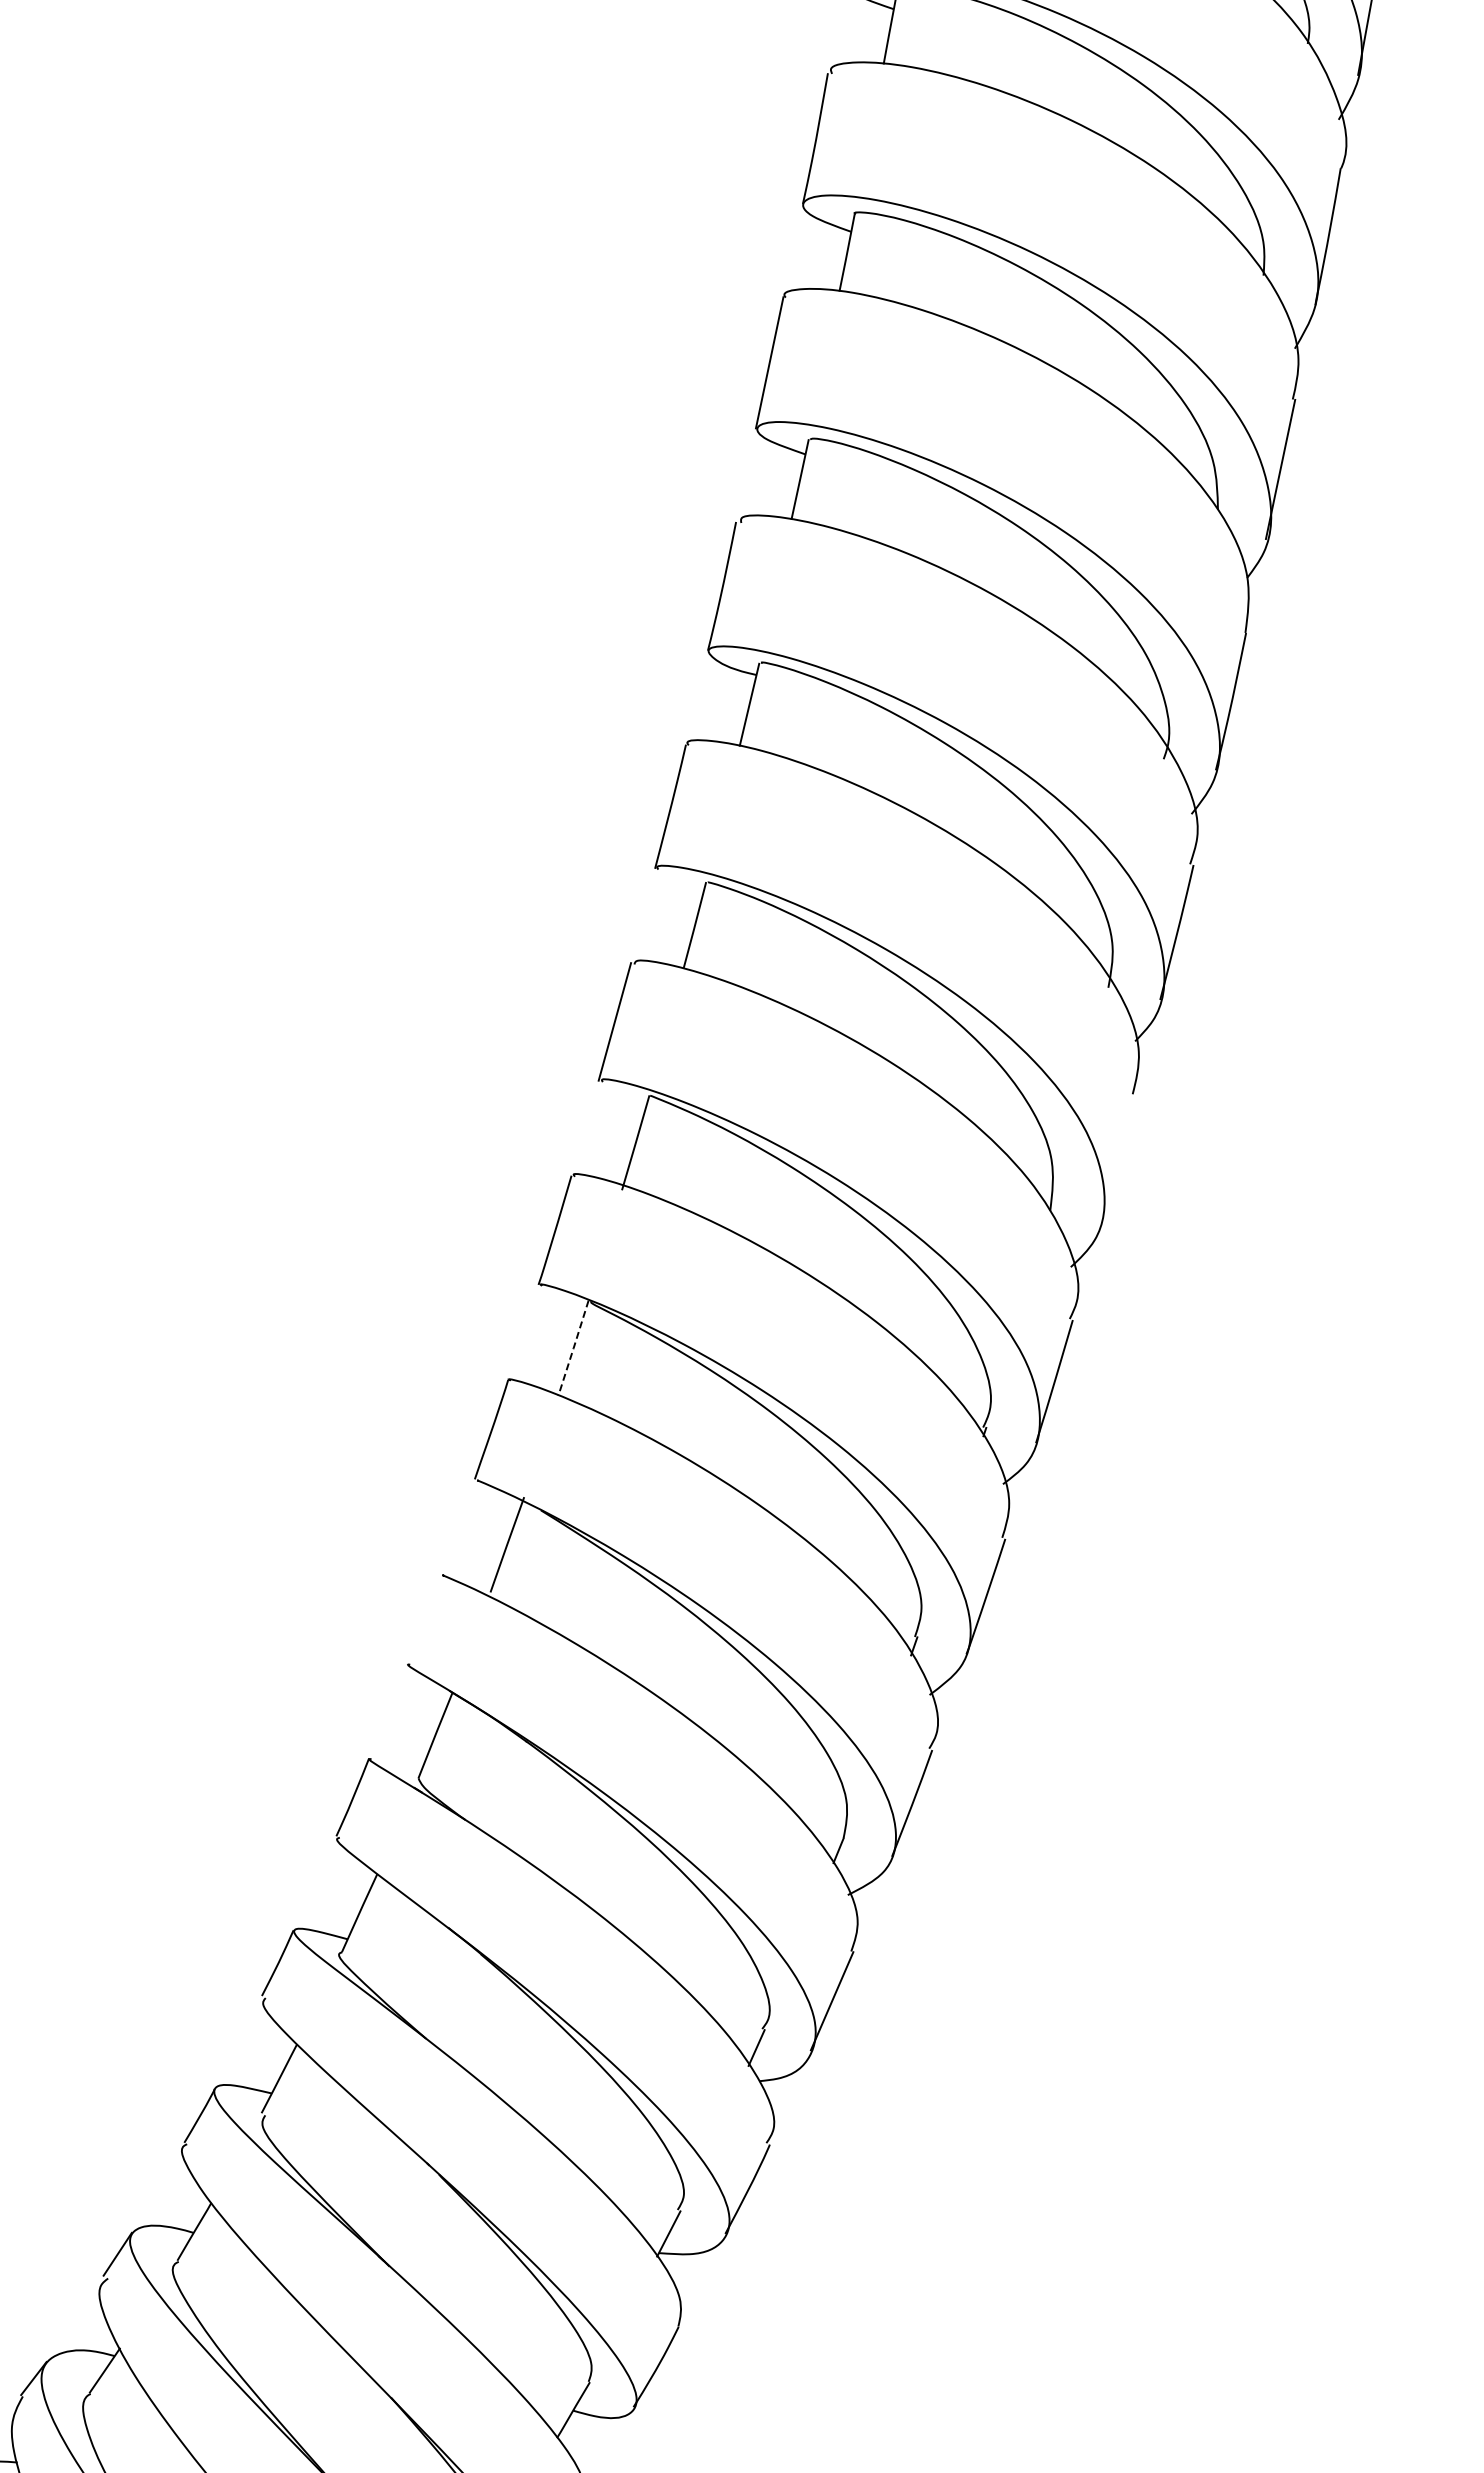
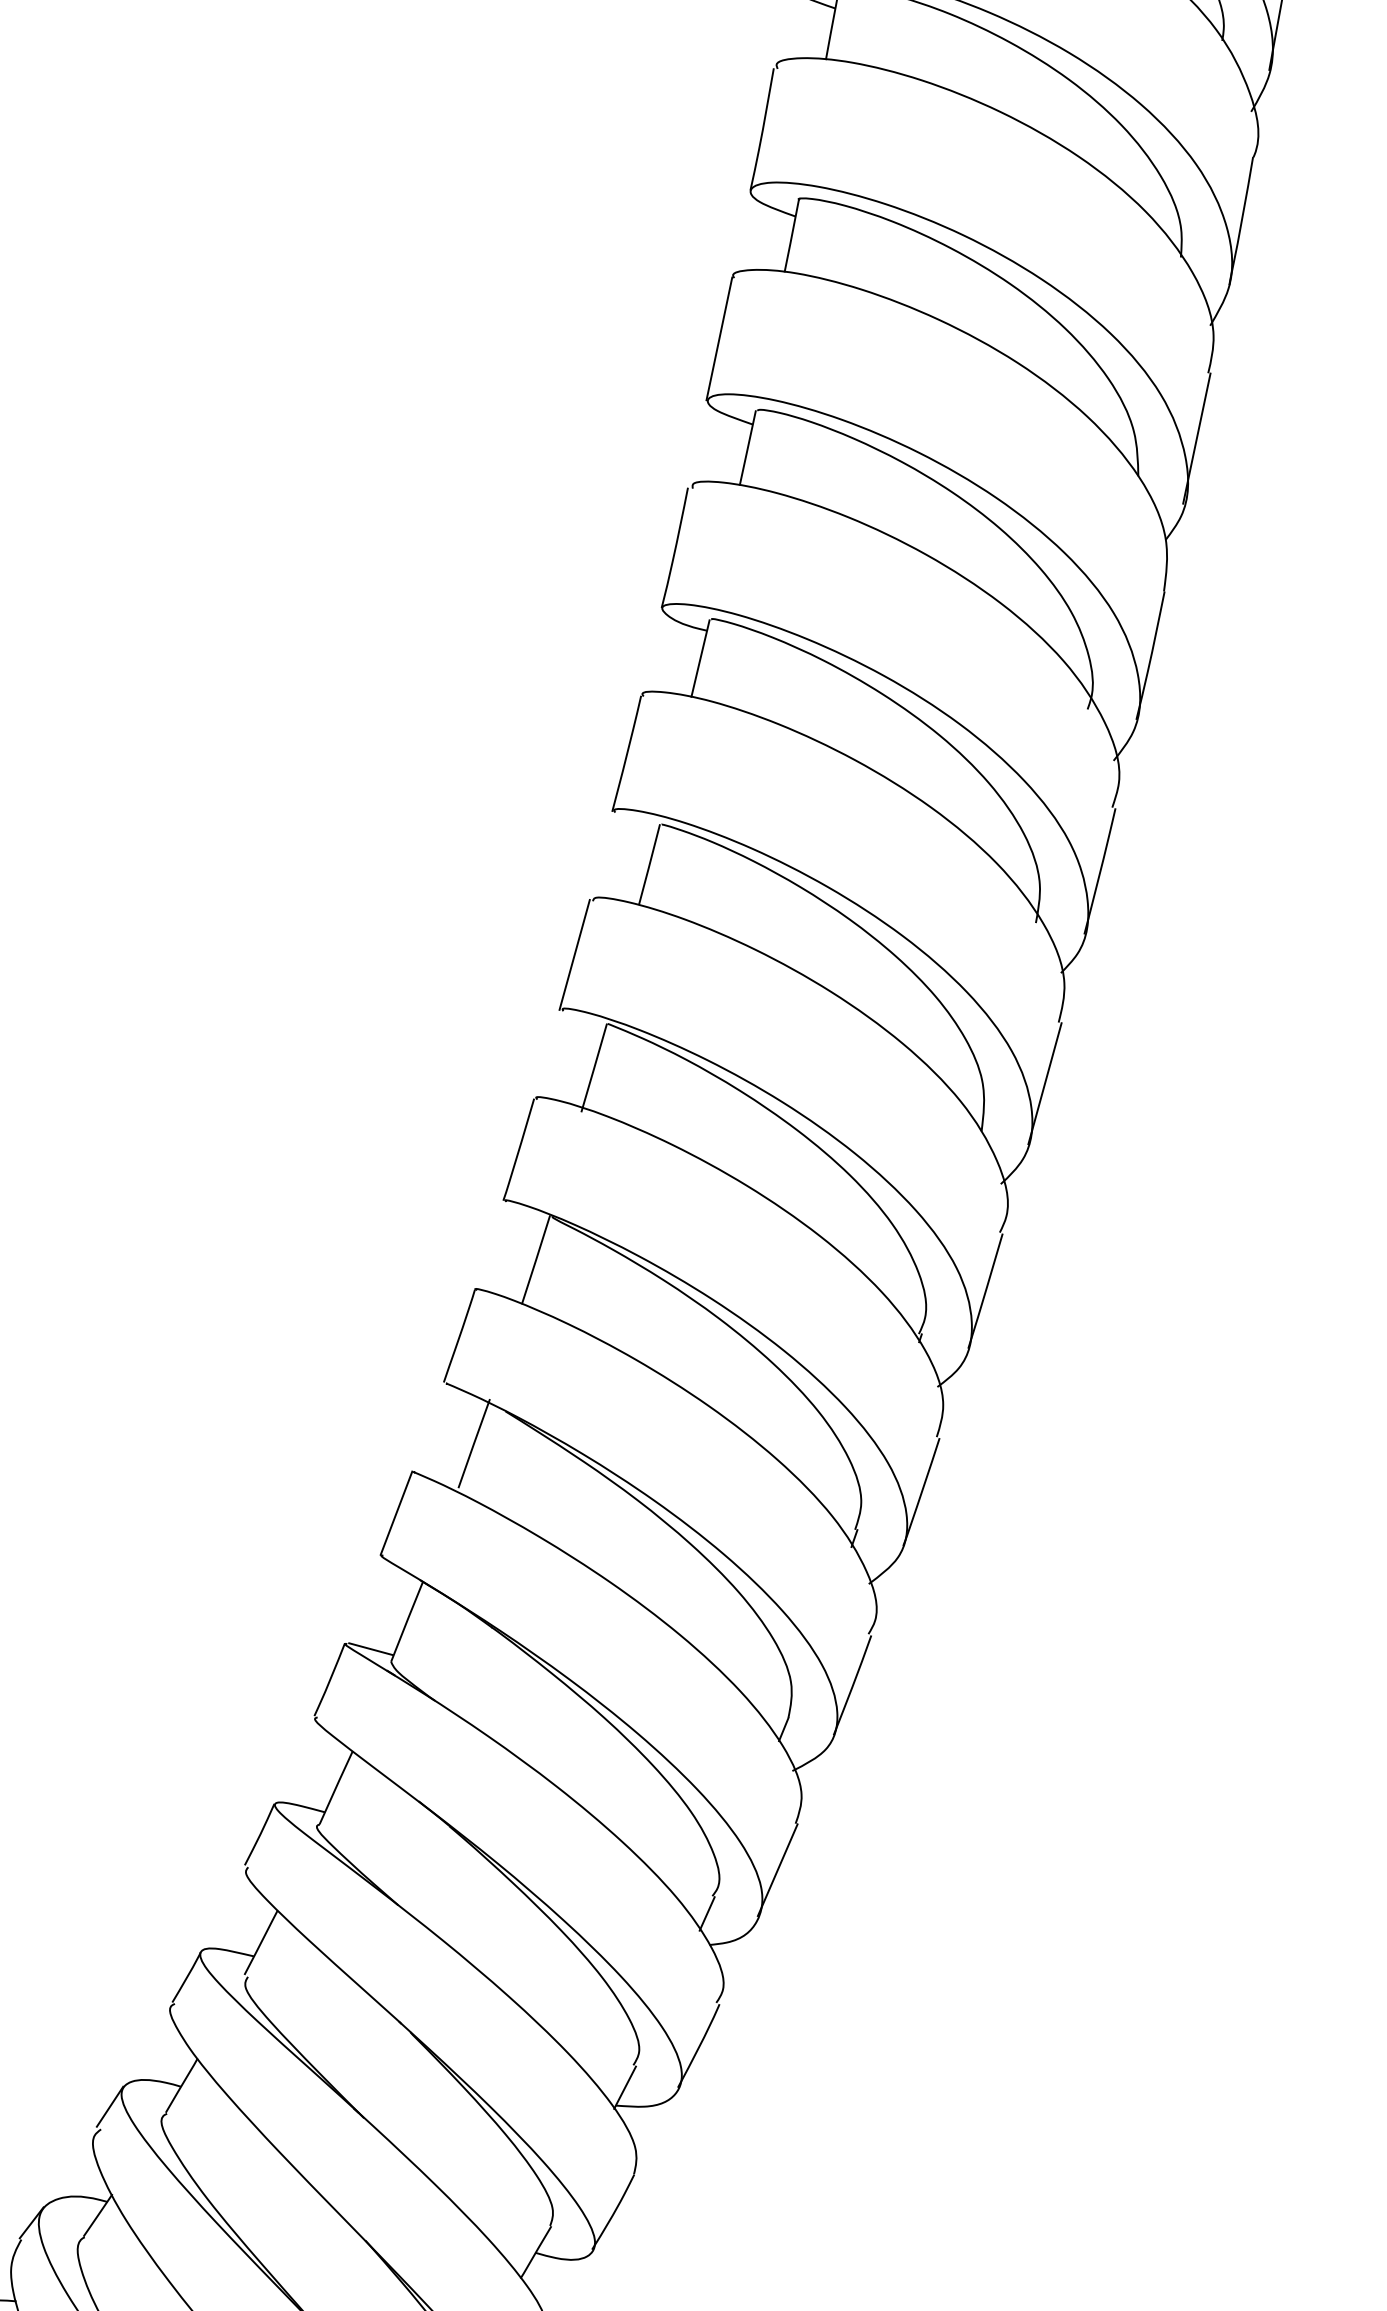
line: (1117, 1159) -> (1044, 1083), added
line: (573, 1348) -> (536, 1260), dashed -> solid
line: (424, 1618) -> (396, 1512), added
line: (396, 1764) -> (370, 1648), added

